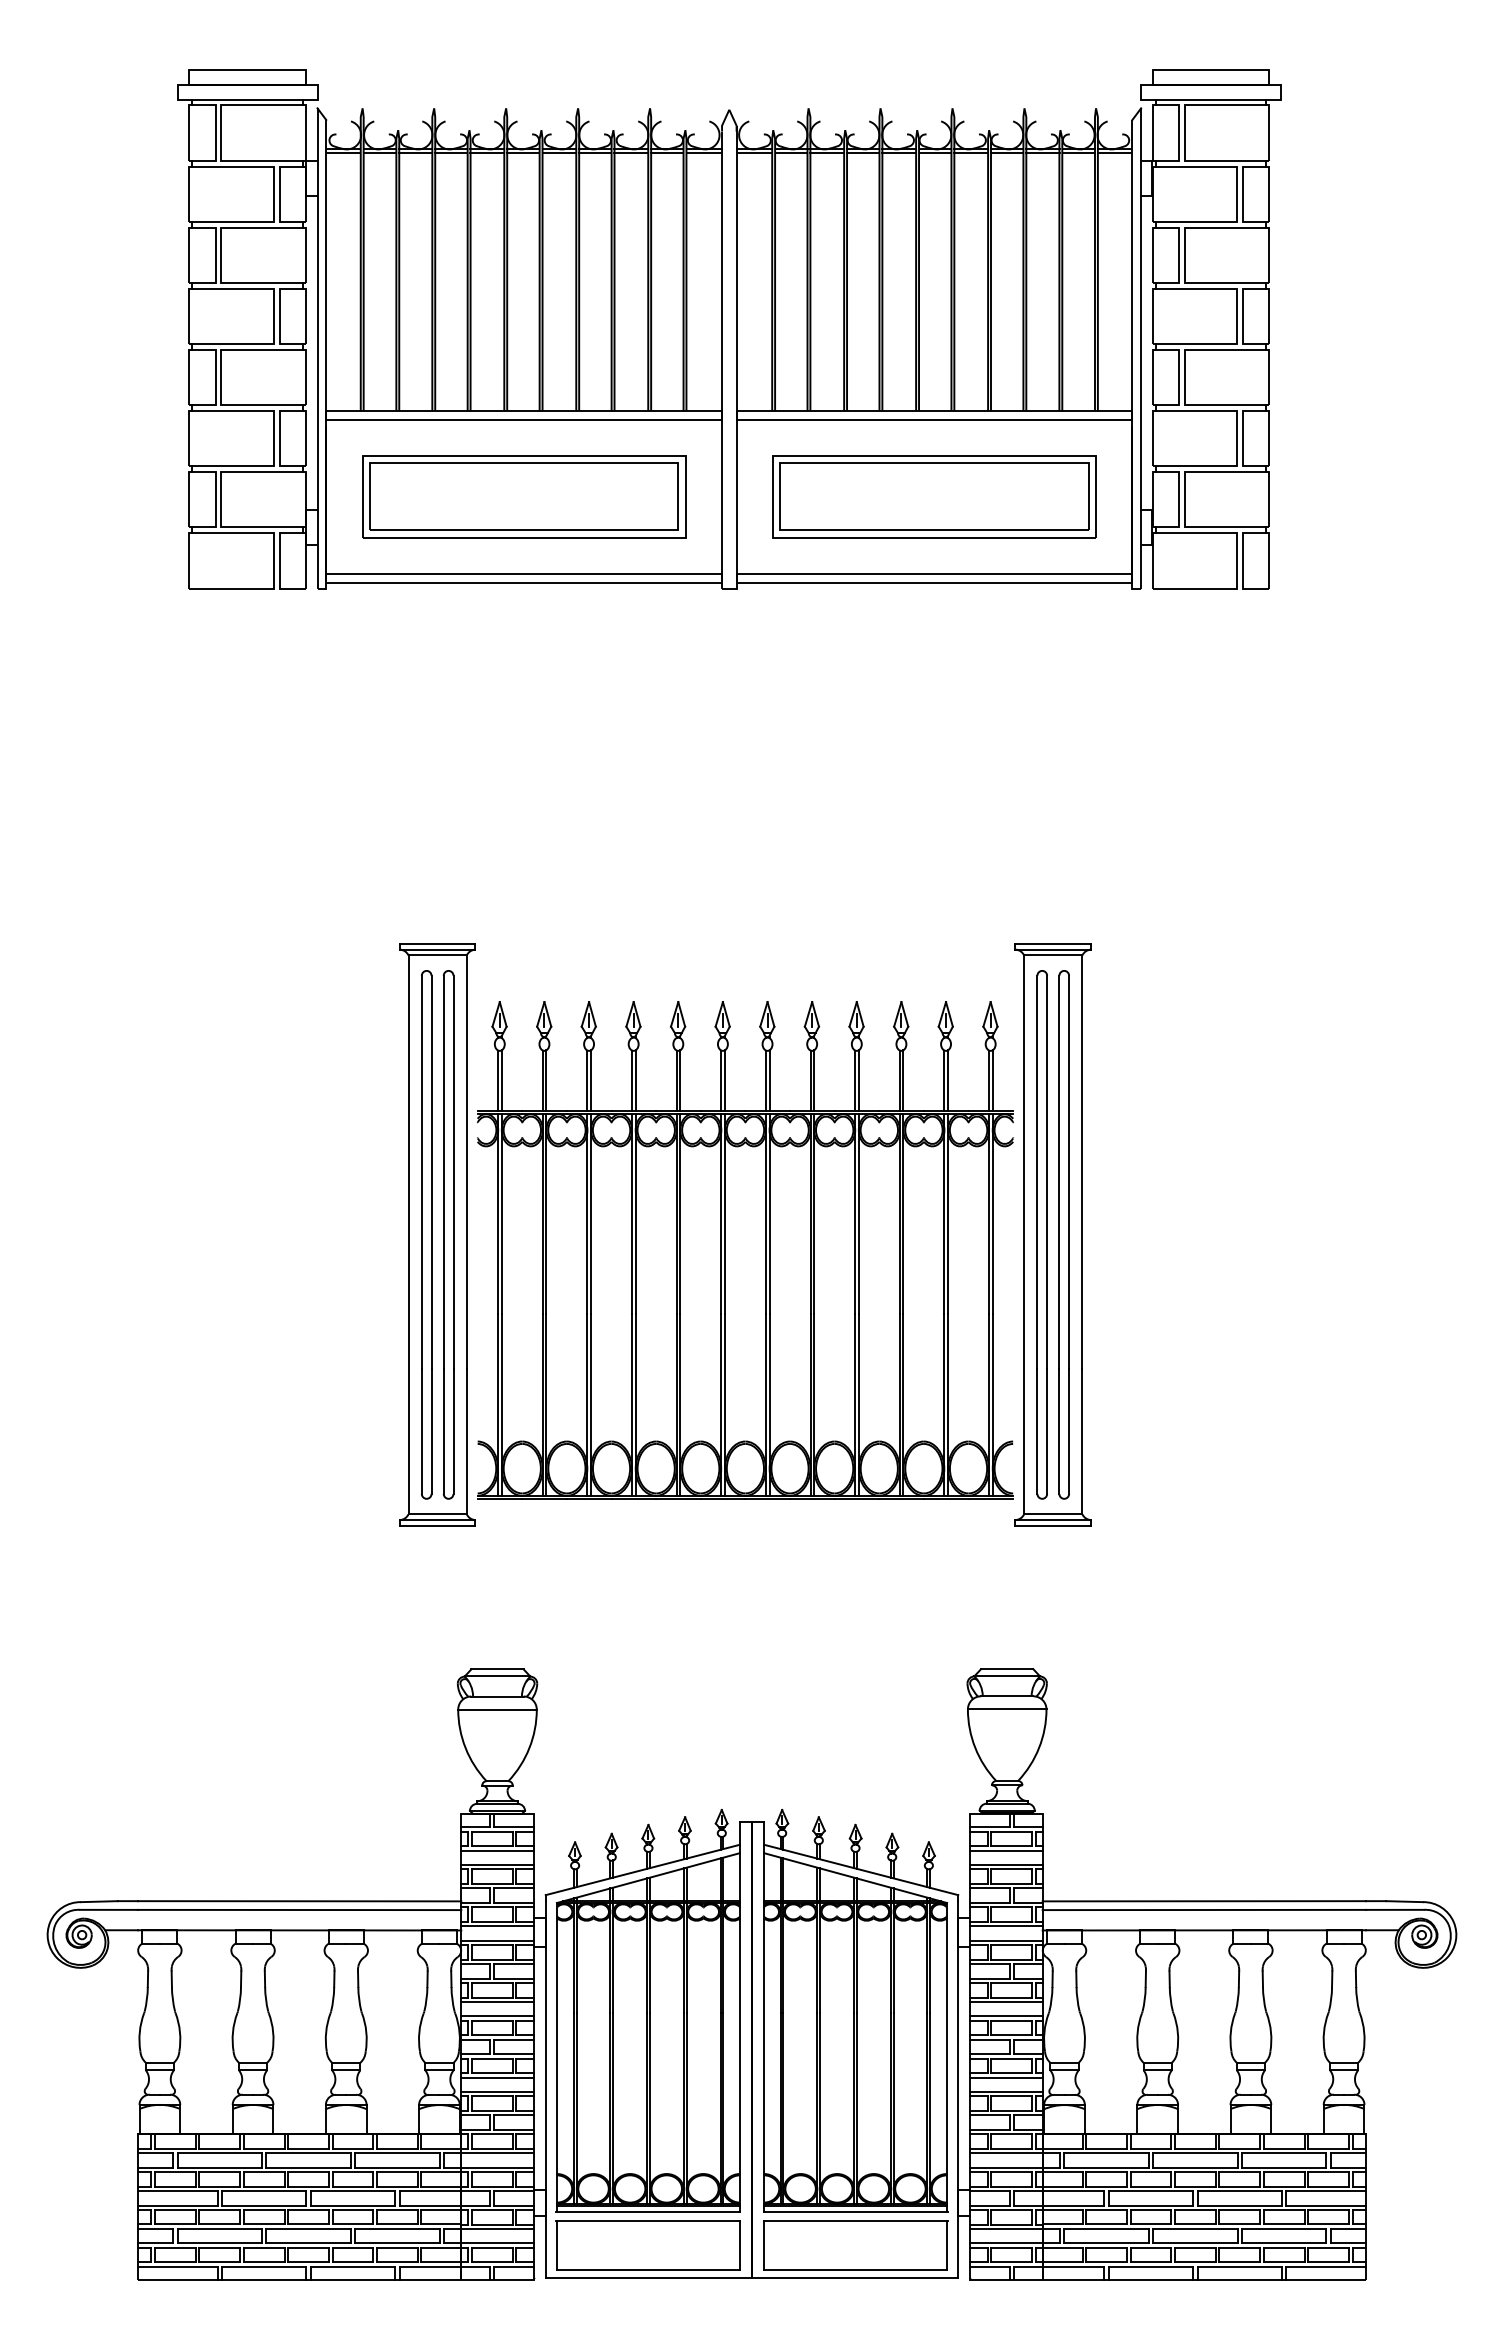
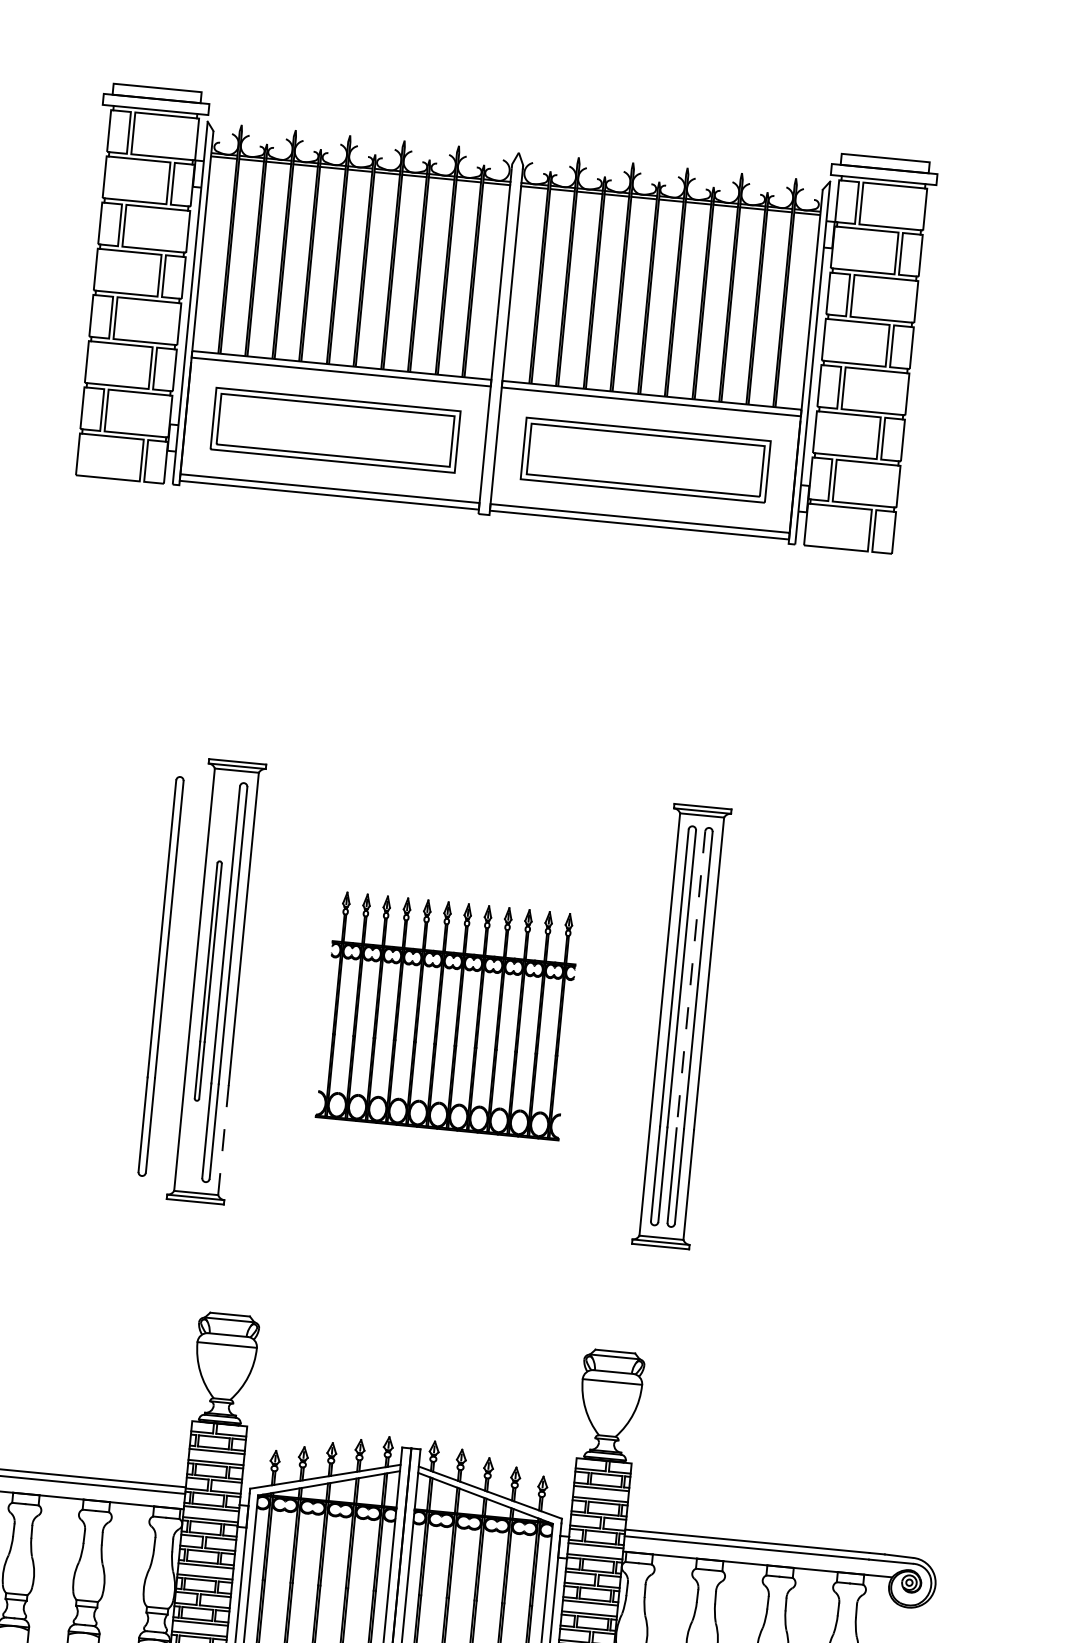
line: (1059, 1172) -> (691, 979), solid -> dashed
part: (363, 1234) -> (160, 976), added
part: (426, 1234) -> (208, 980), size x0.6
part: (745, 1250) -> (448, 1016), size x0.6
line: (466, 1441) -> (223, 1140), solid -> dashed

